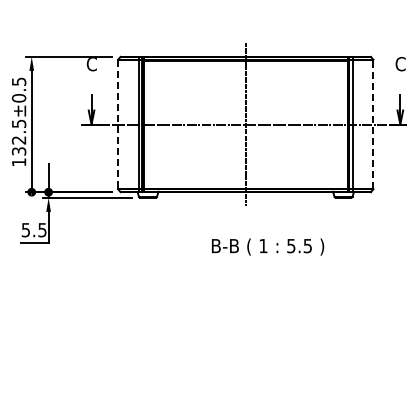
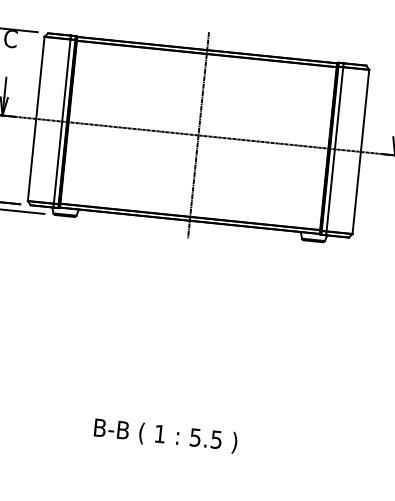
line: (118, 124) -> (36, 118), dashed -> solid
line: (373, 124) -> (360, 151), dashed -> solid
text: (268, 246) -> (166, 435), moved

